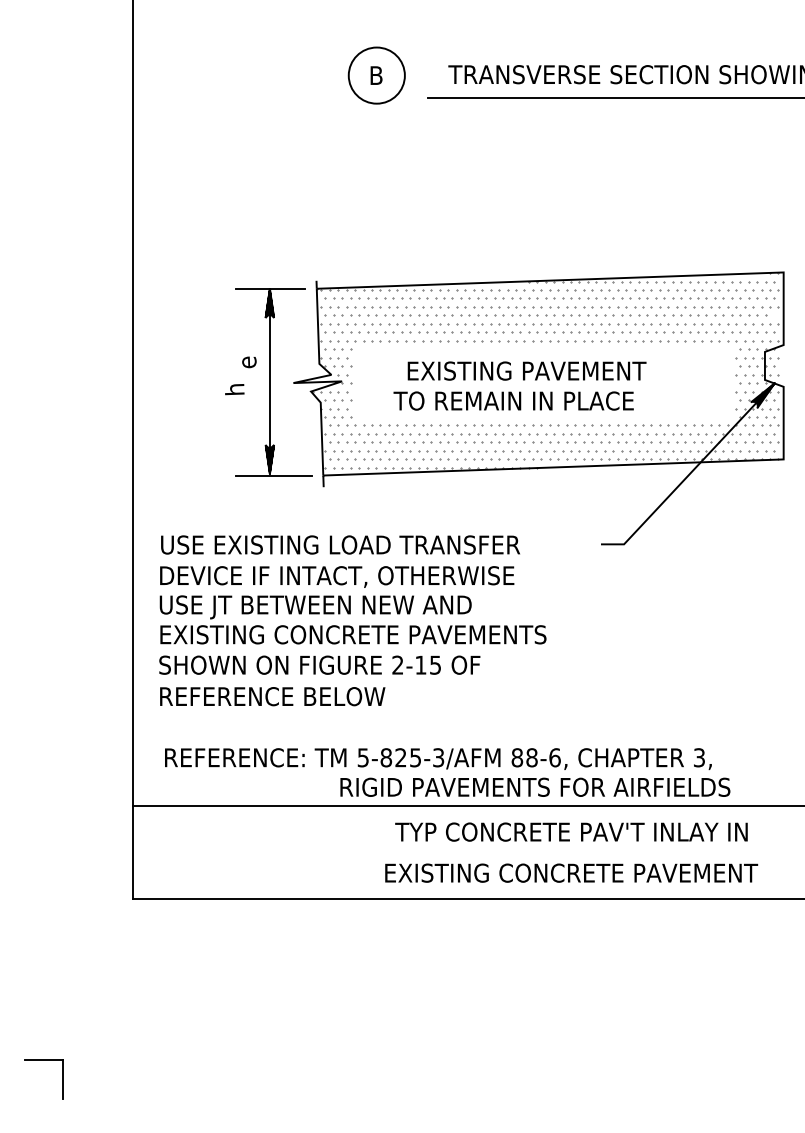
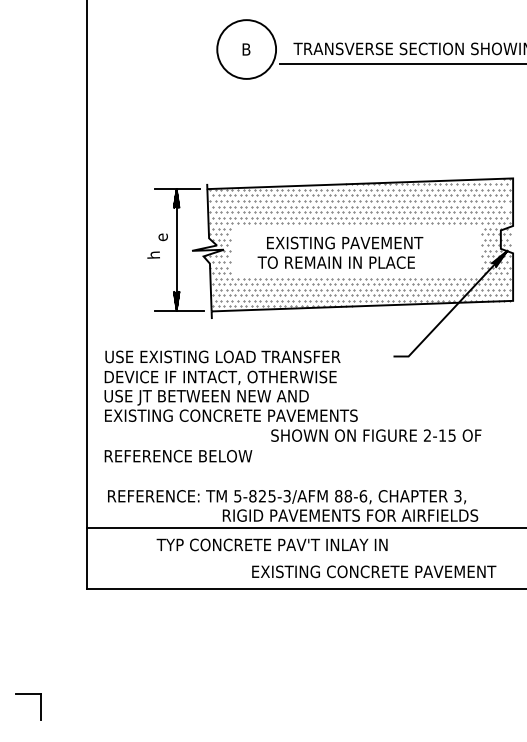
circle: (376, 75) -> (246, 49), size x1.6
text: (320, 664) -> (376, 435), moved
text: (570, 831) -> (271, 544), moved

